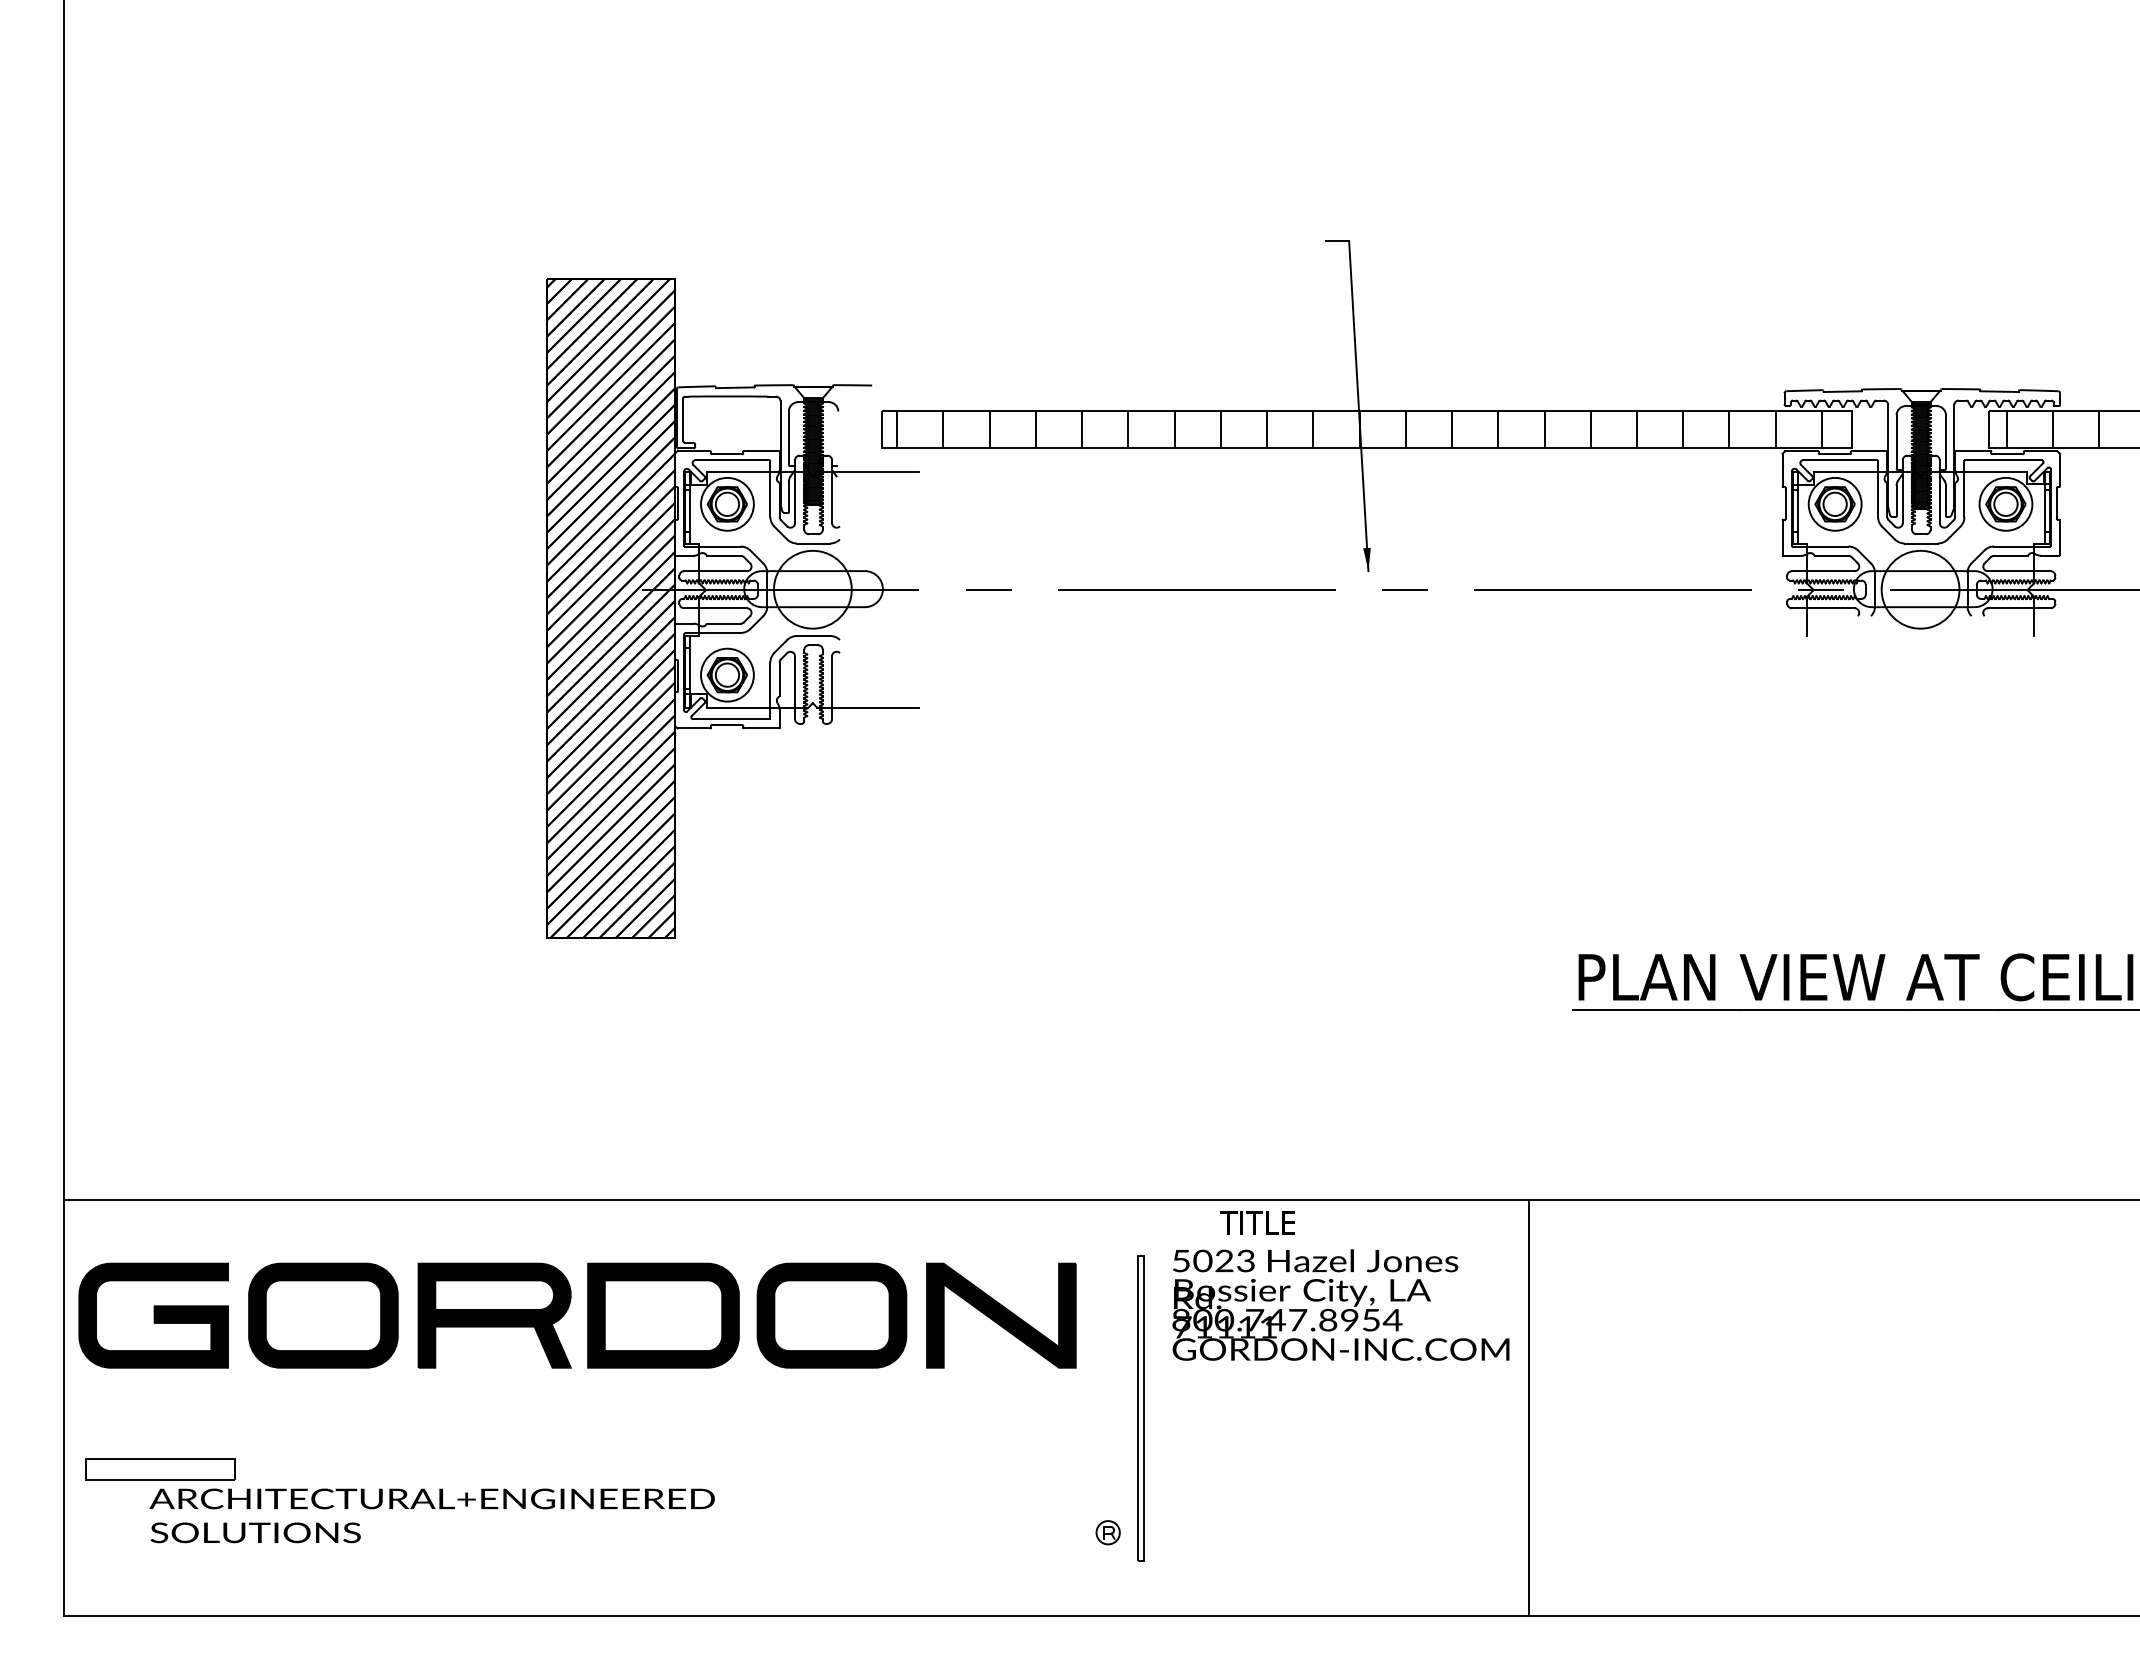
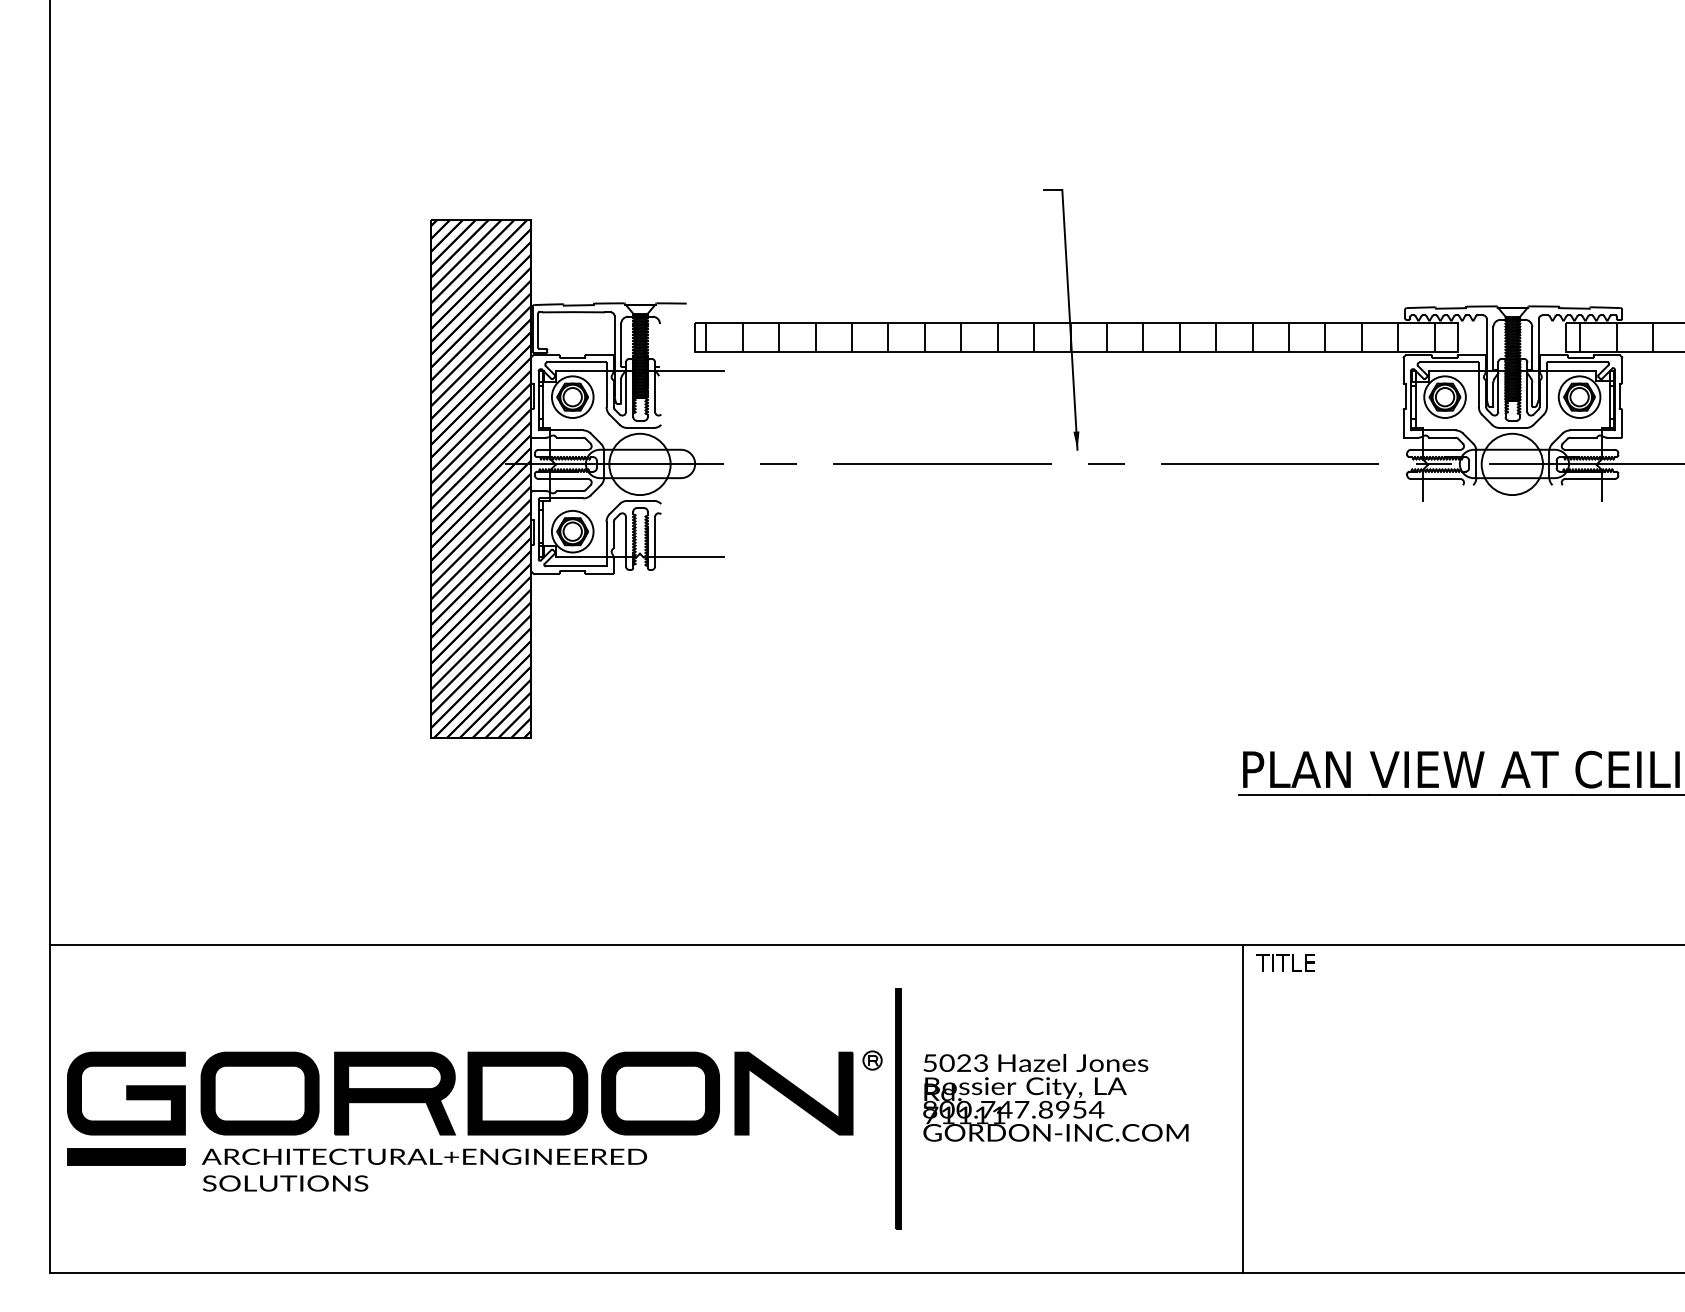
text: (1257, 1222) -> (1285, 962), moved
text: (1340, 1304) -> (1055, 1097), moved
part: (587, 1315) -> (468, 1093), moved
fill: (1140, 1407) -> (898, 1108), added
line: (1528, 1408) -> (1242, 1109), moved
fill: (160, 1469) -> (126, 1157), added
text: (431, 1515) -> (423, 1169), moved
part: (1107, 1532) -> (872, 1060), moved

